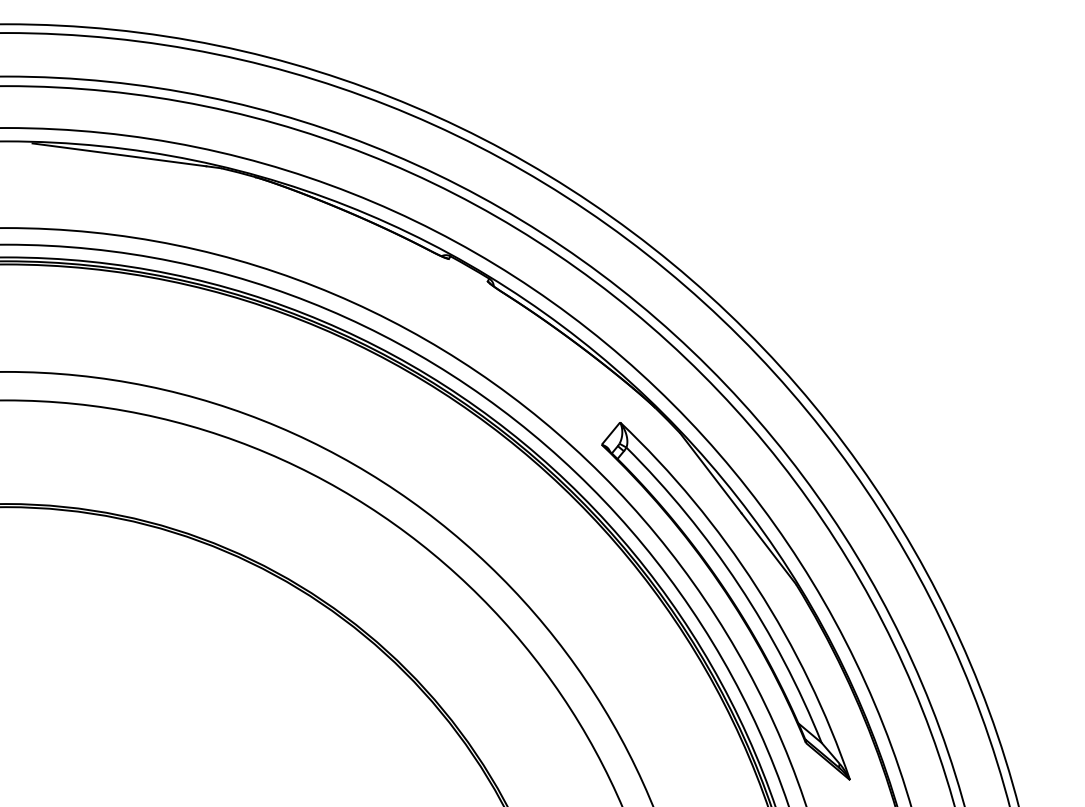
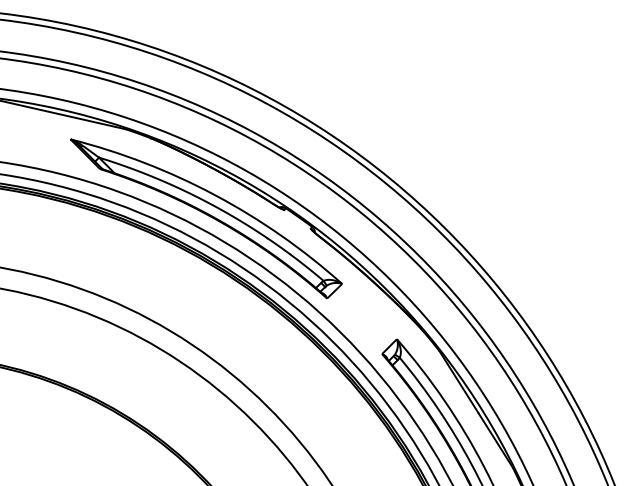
part: (341, 281) -> (205, 219), added

